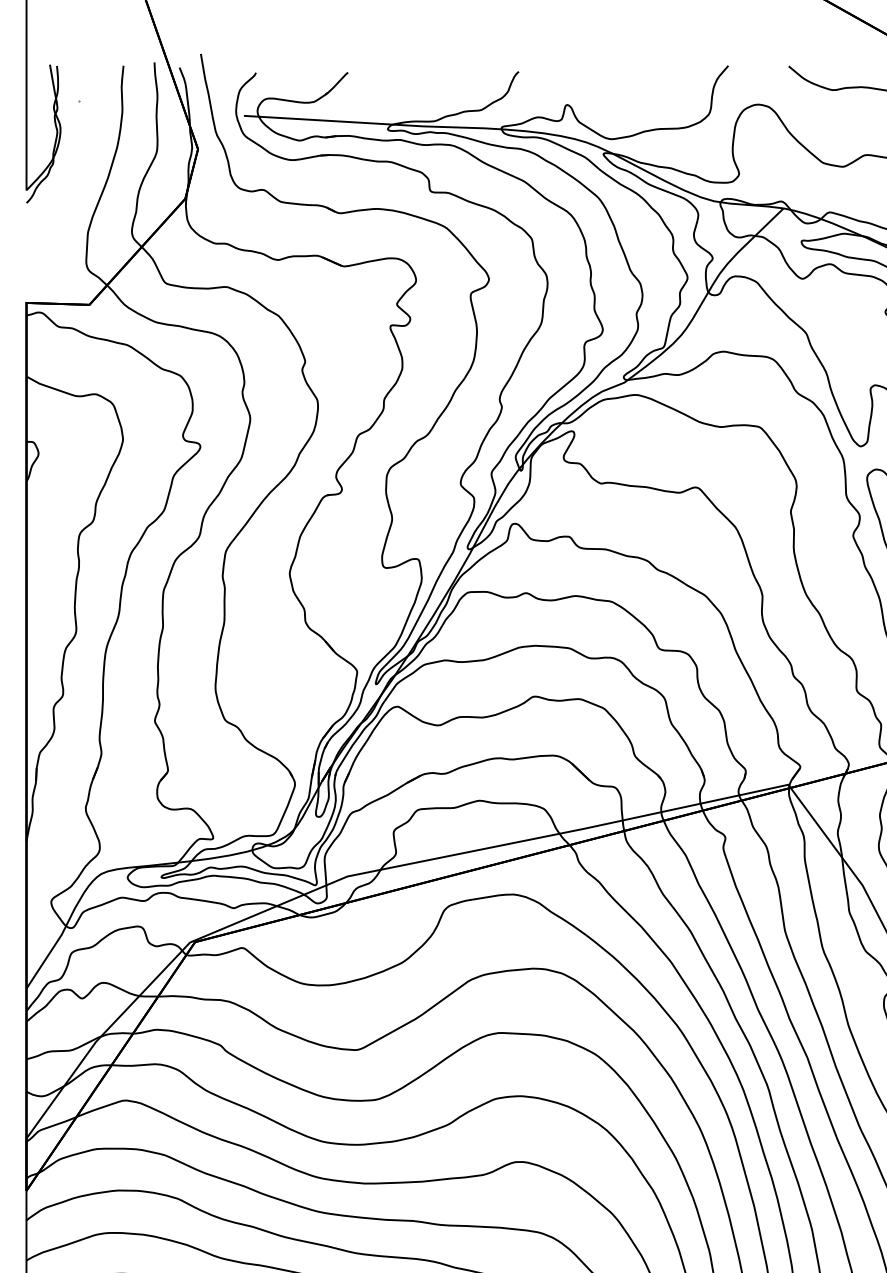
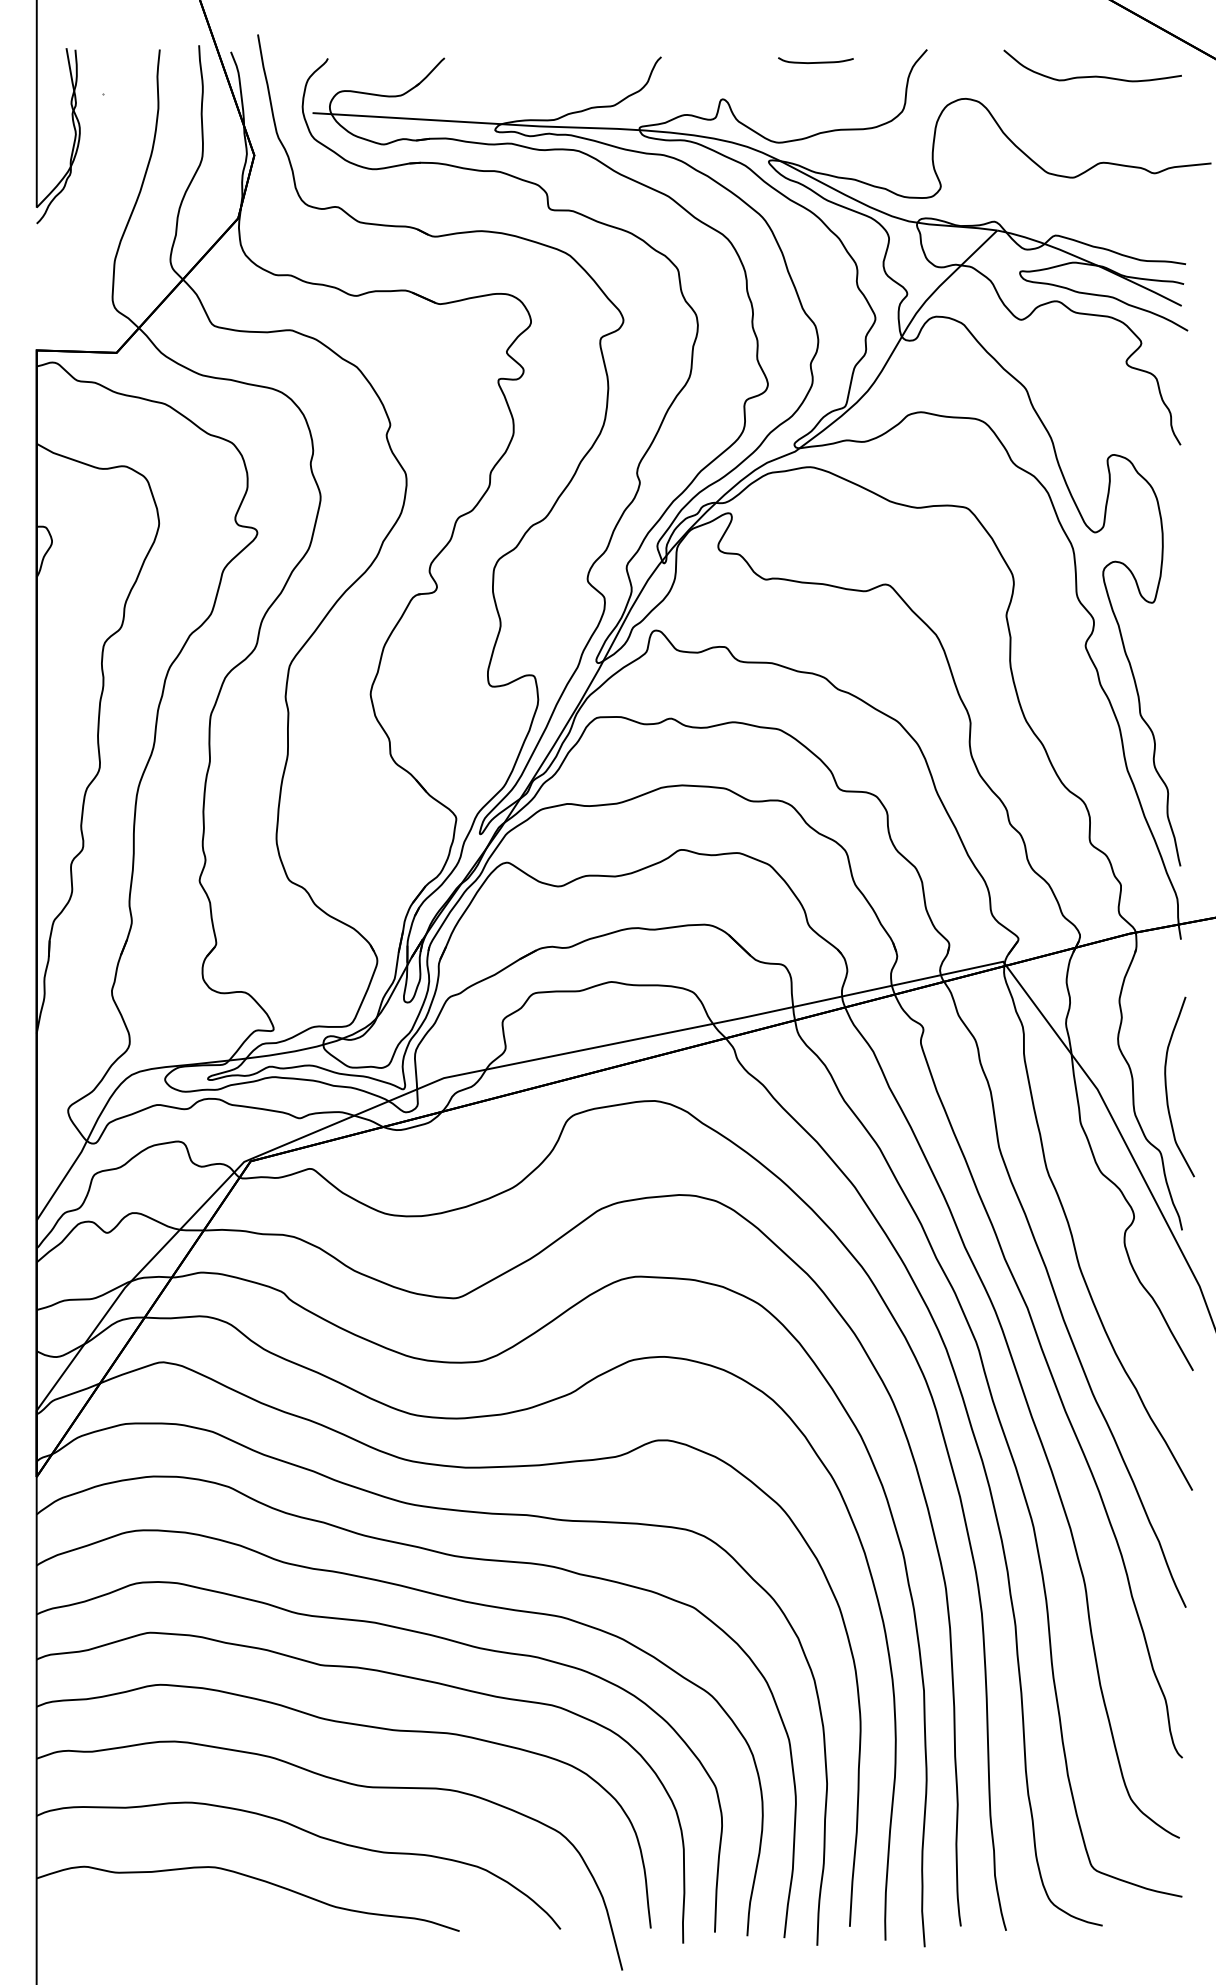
curve: (640, 75) -> (815, 62), added

